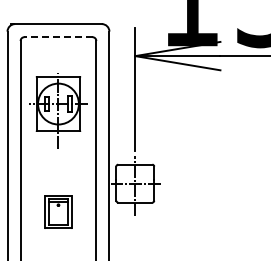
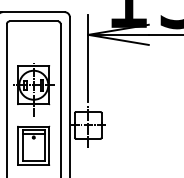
line: (57, 37) -> (33, 21), dashed -> solid
part: (58, 110) -> (33, 89), moved
part: (58, 211) -> (33, 145), size x1.67

